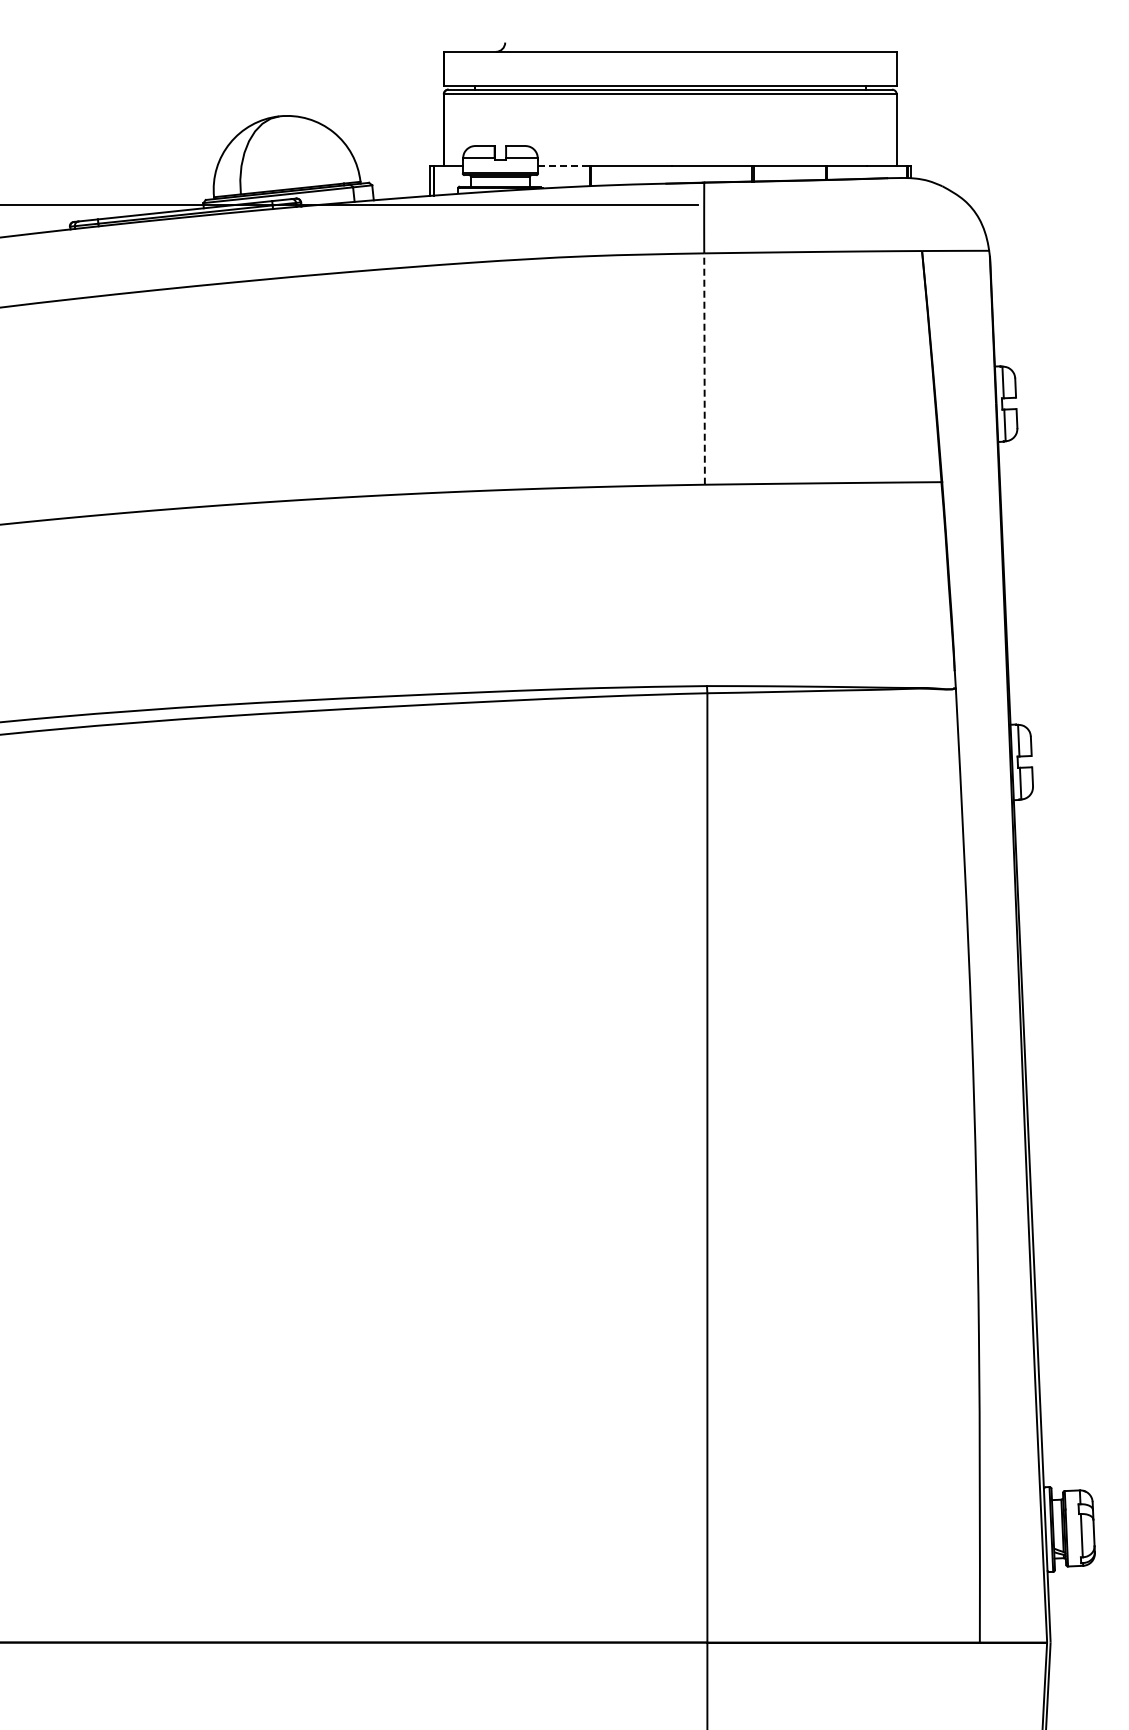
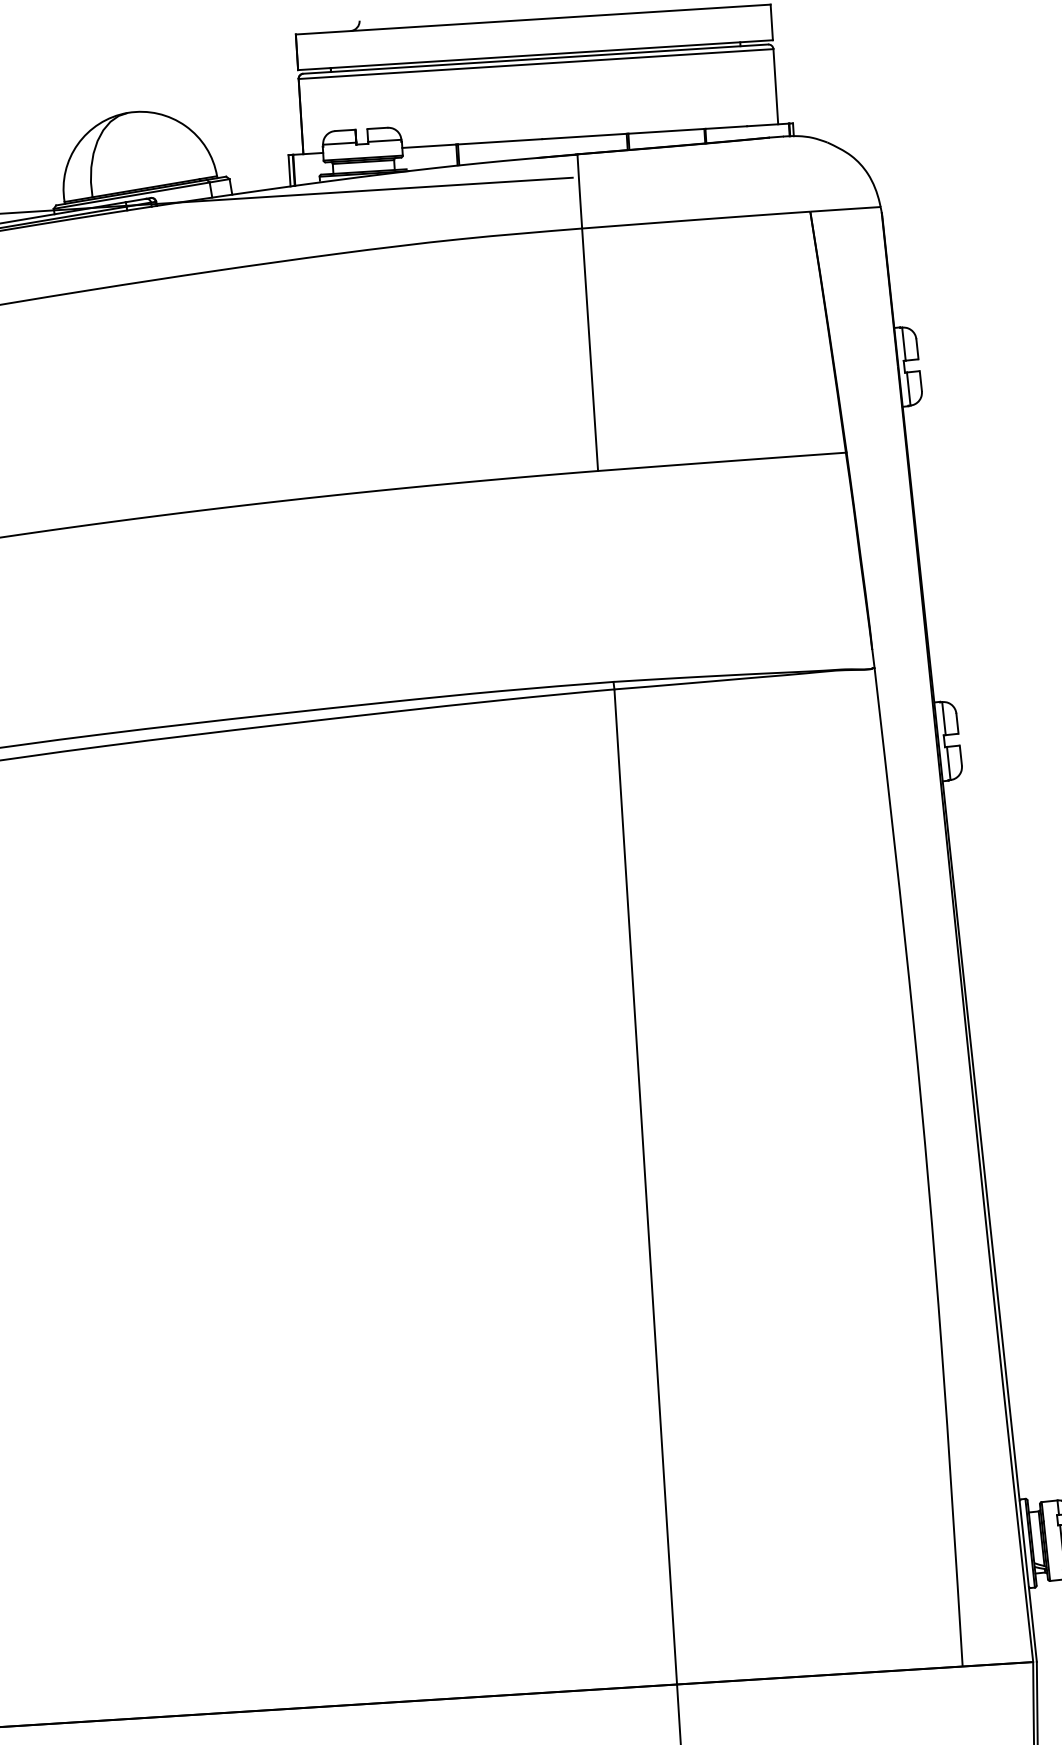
line: (563, 166) -> (428, 146), dashed -> solid
line: (704, 369) -> (590, 350), dashed -> solid

